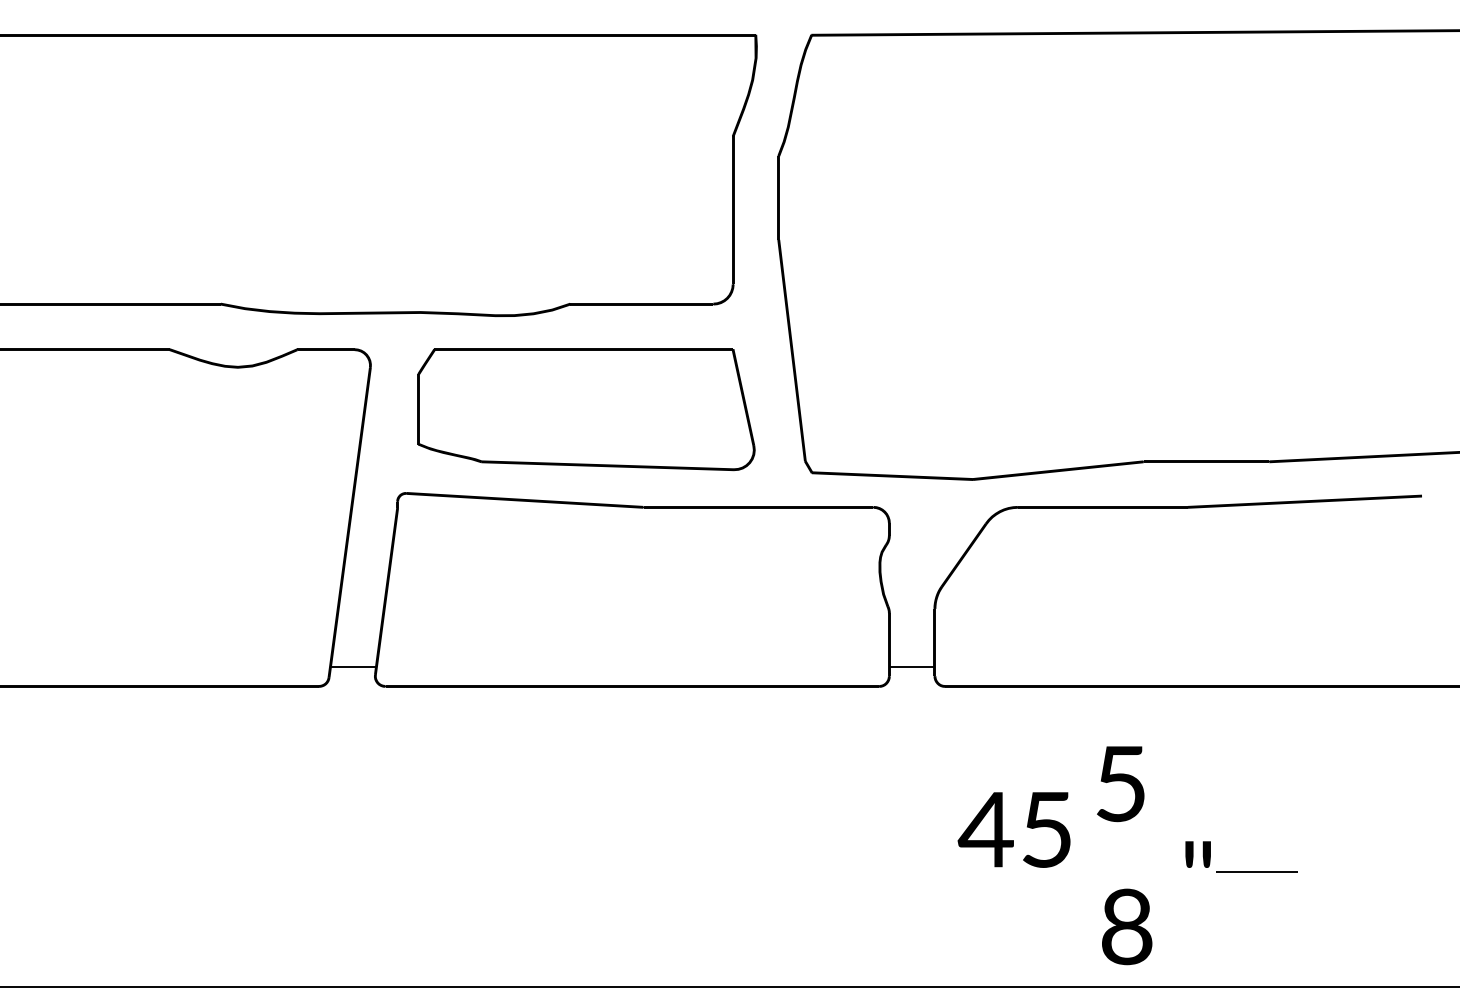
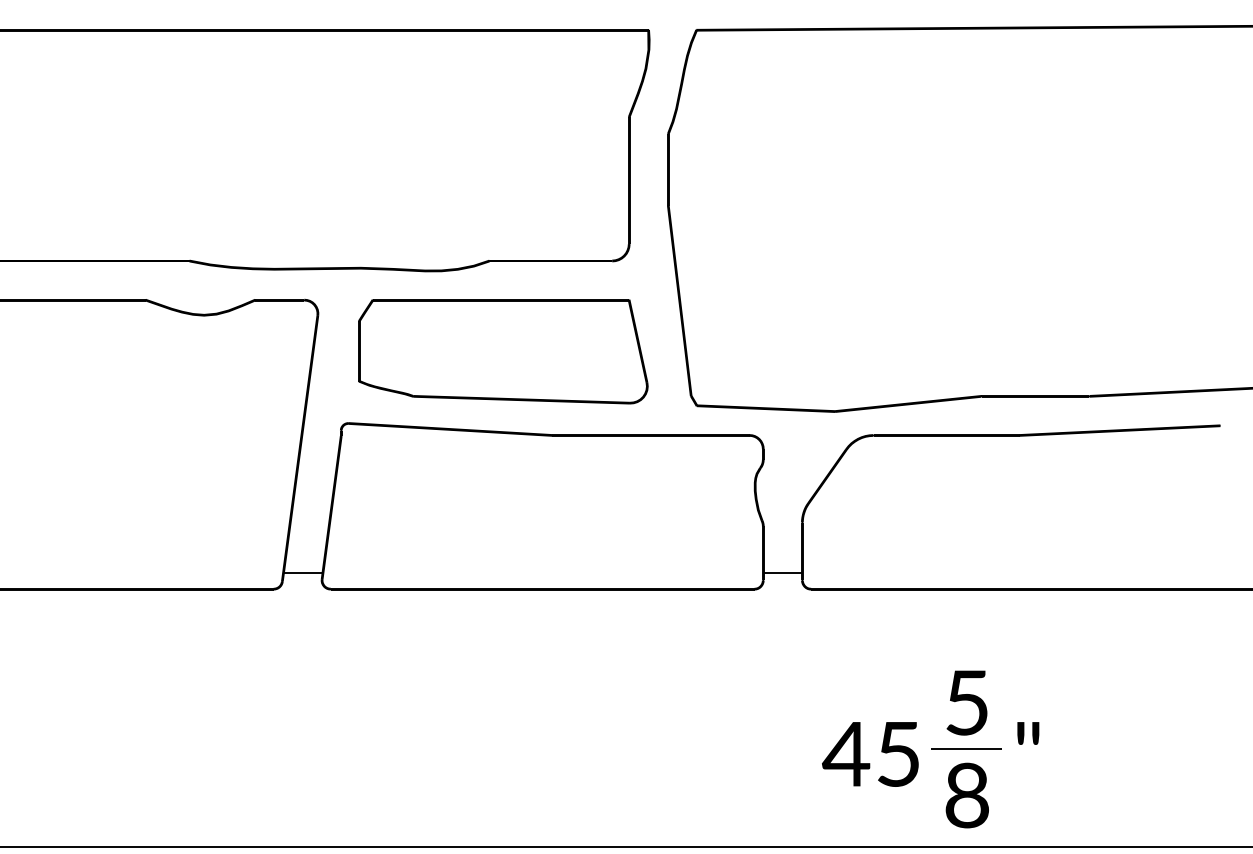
text: (1120, 784) -> (966, 703), moved
text: (1013, 829) -> (869, 754), moved
line: (1256, 871) -> (965, 748), moved

